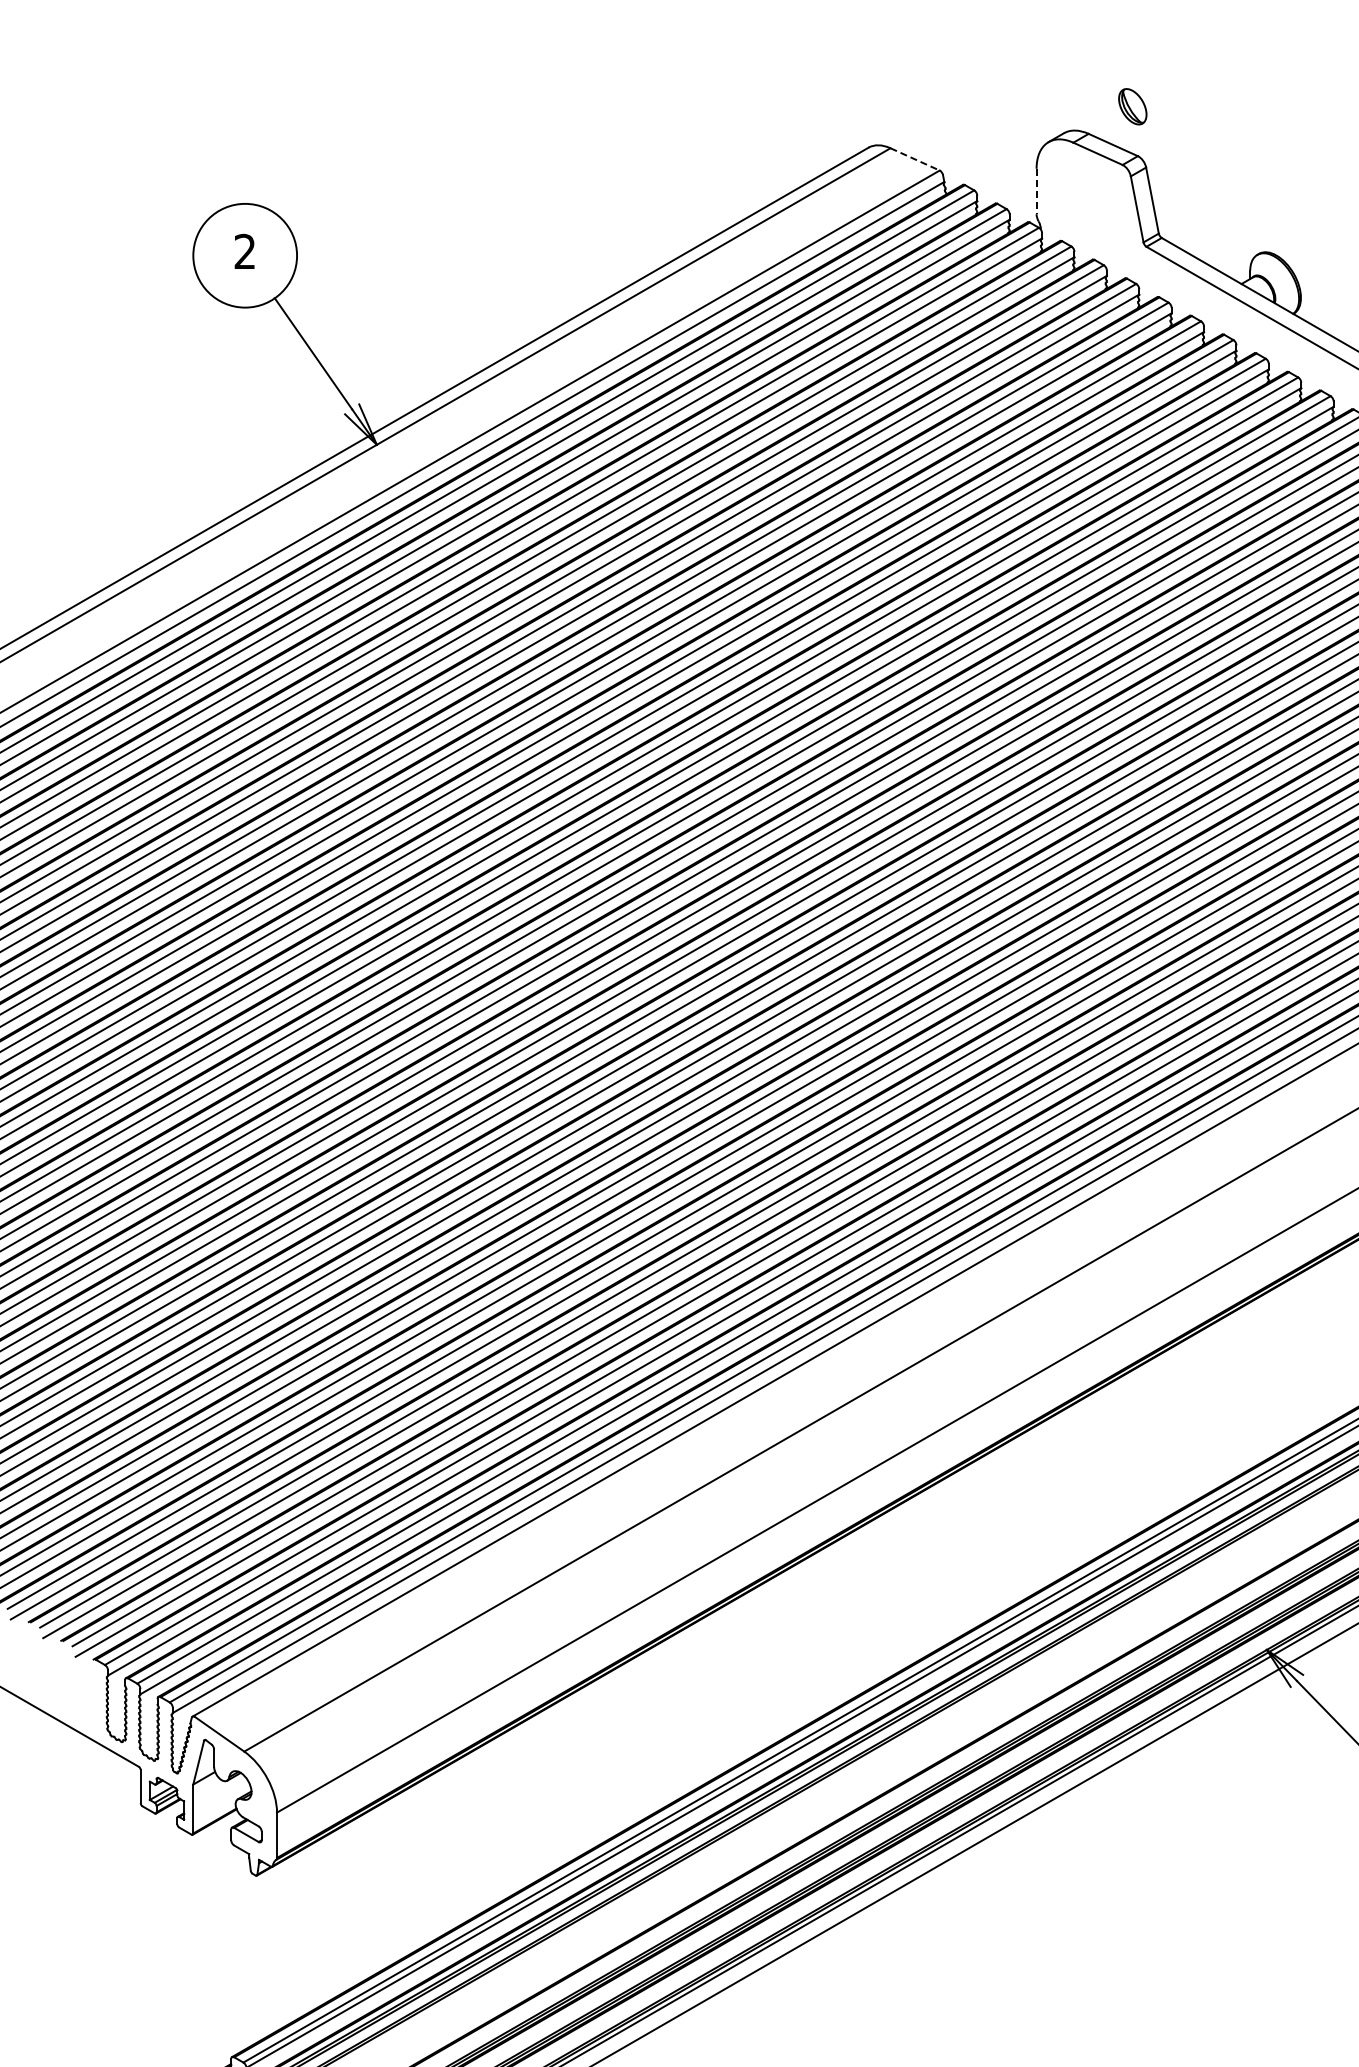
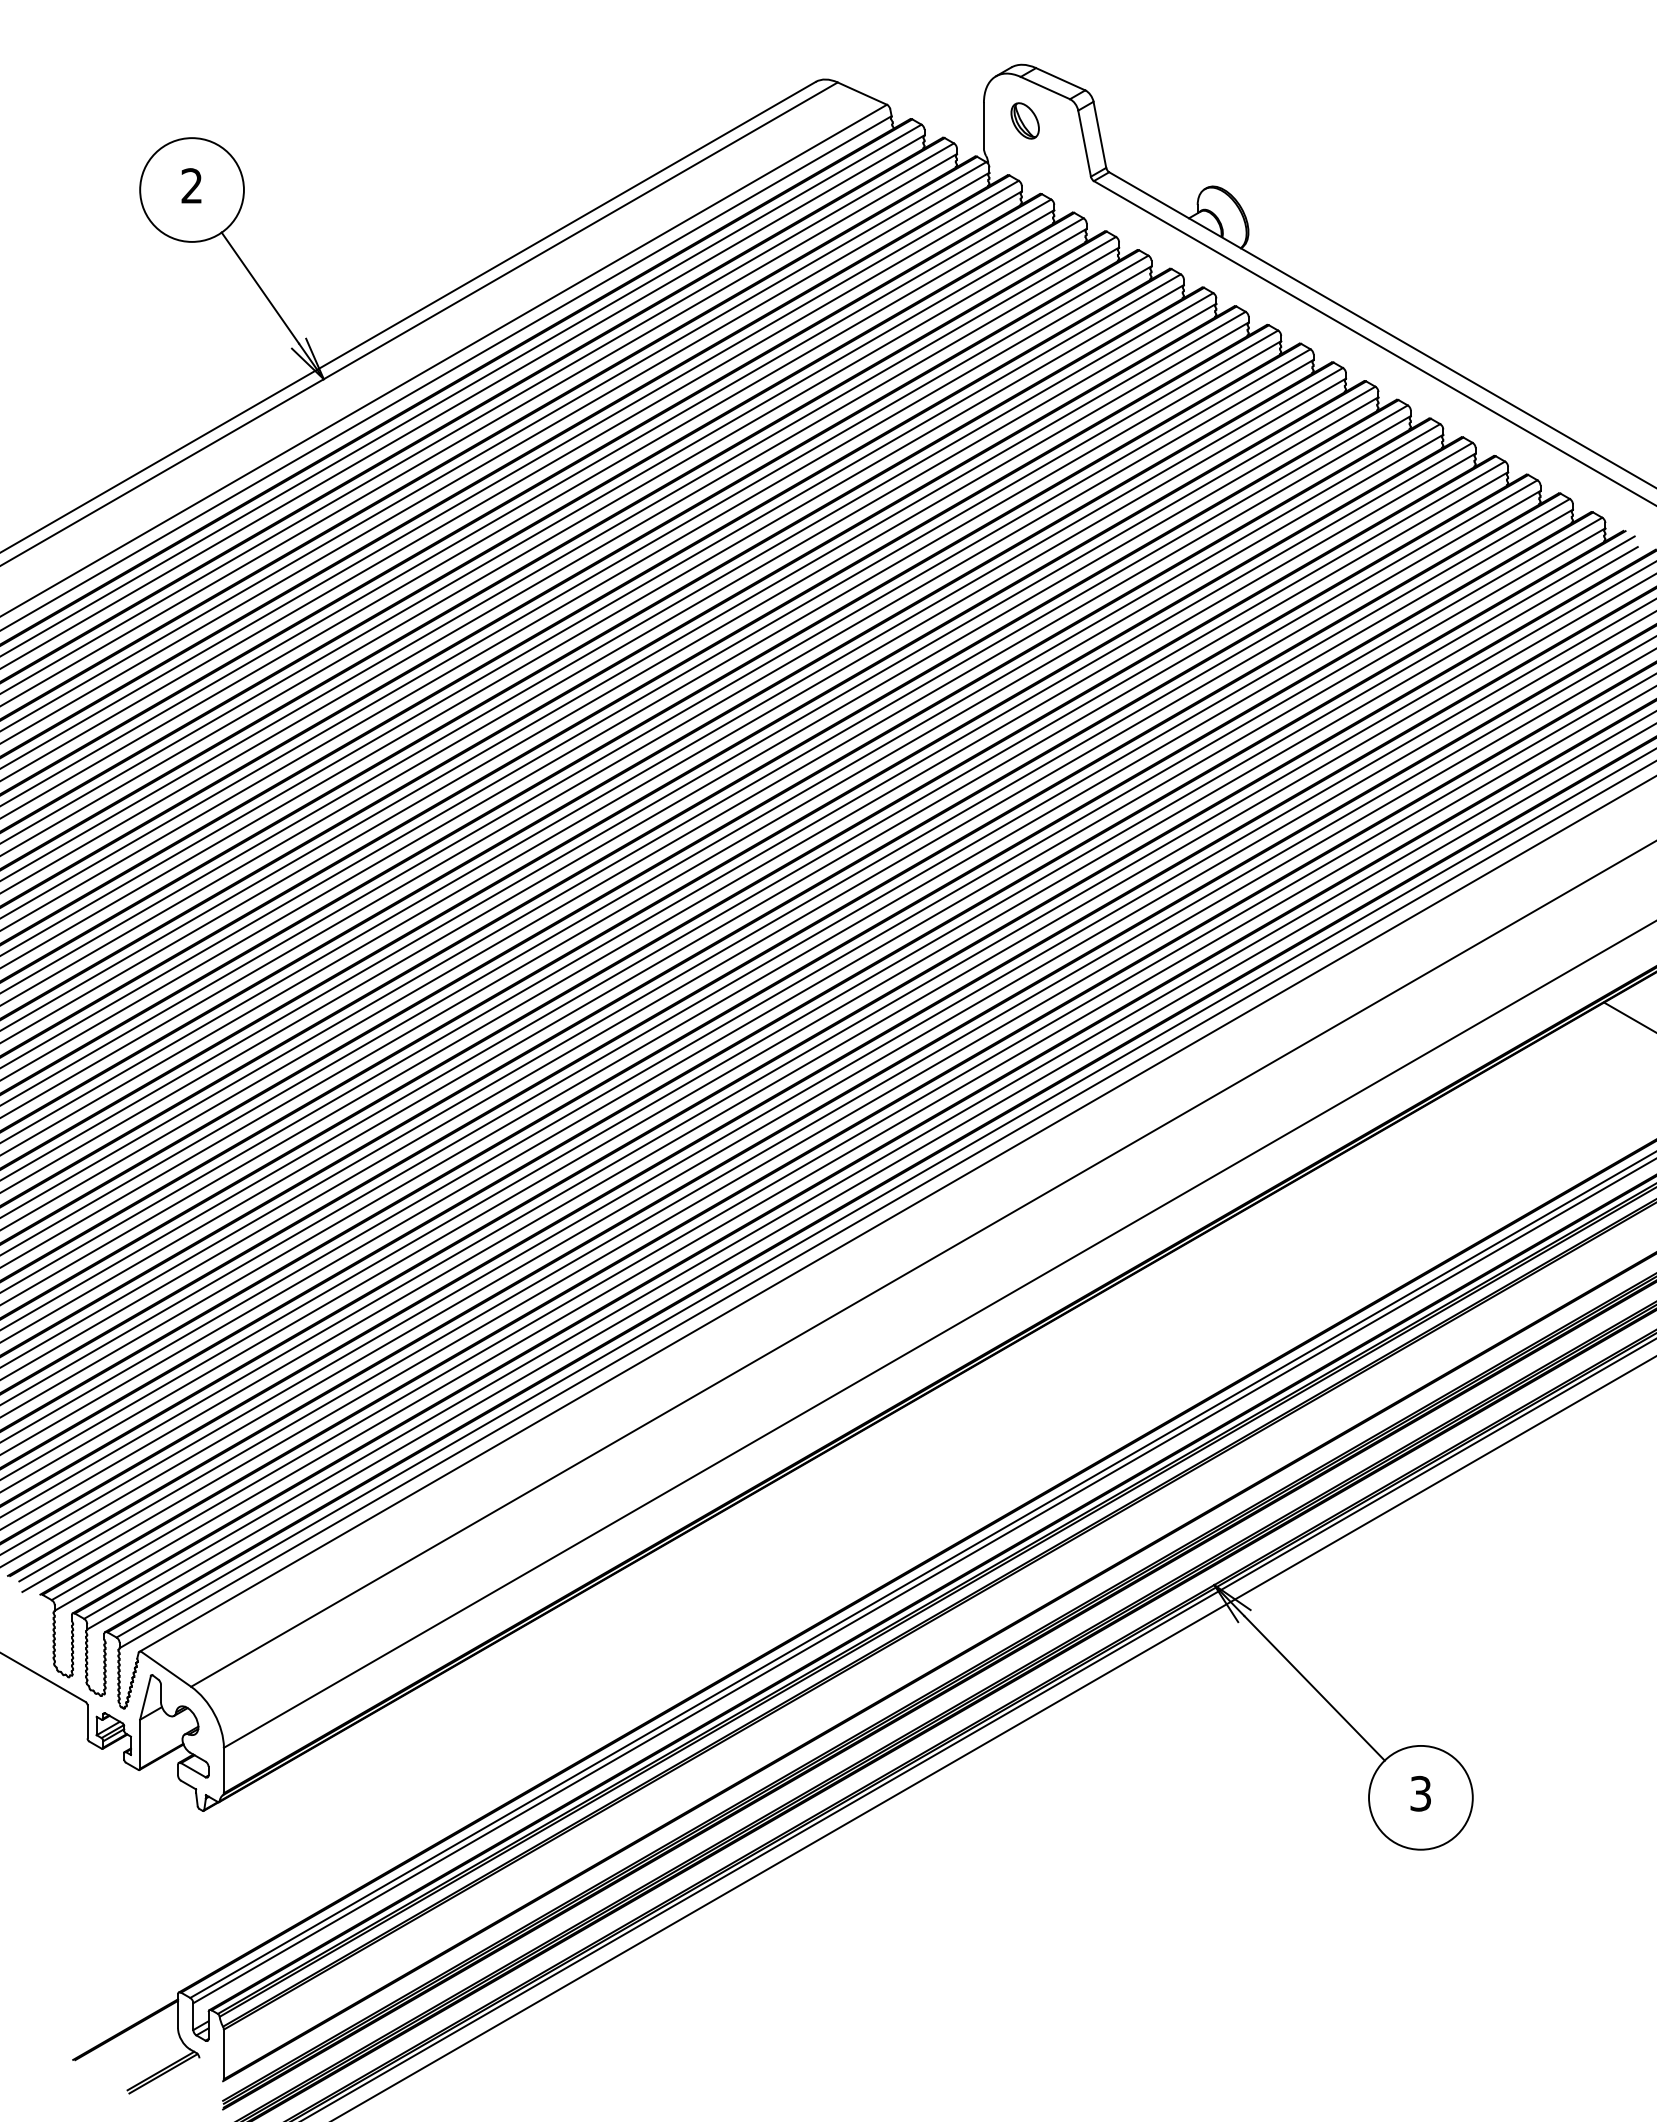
part: (1132, 106) -> (1024, 120), moved
line: (915, 159) -> (862, 93), dashed -> solid
line: (1036, 191) -> (983, 125), dashed -> solid

